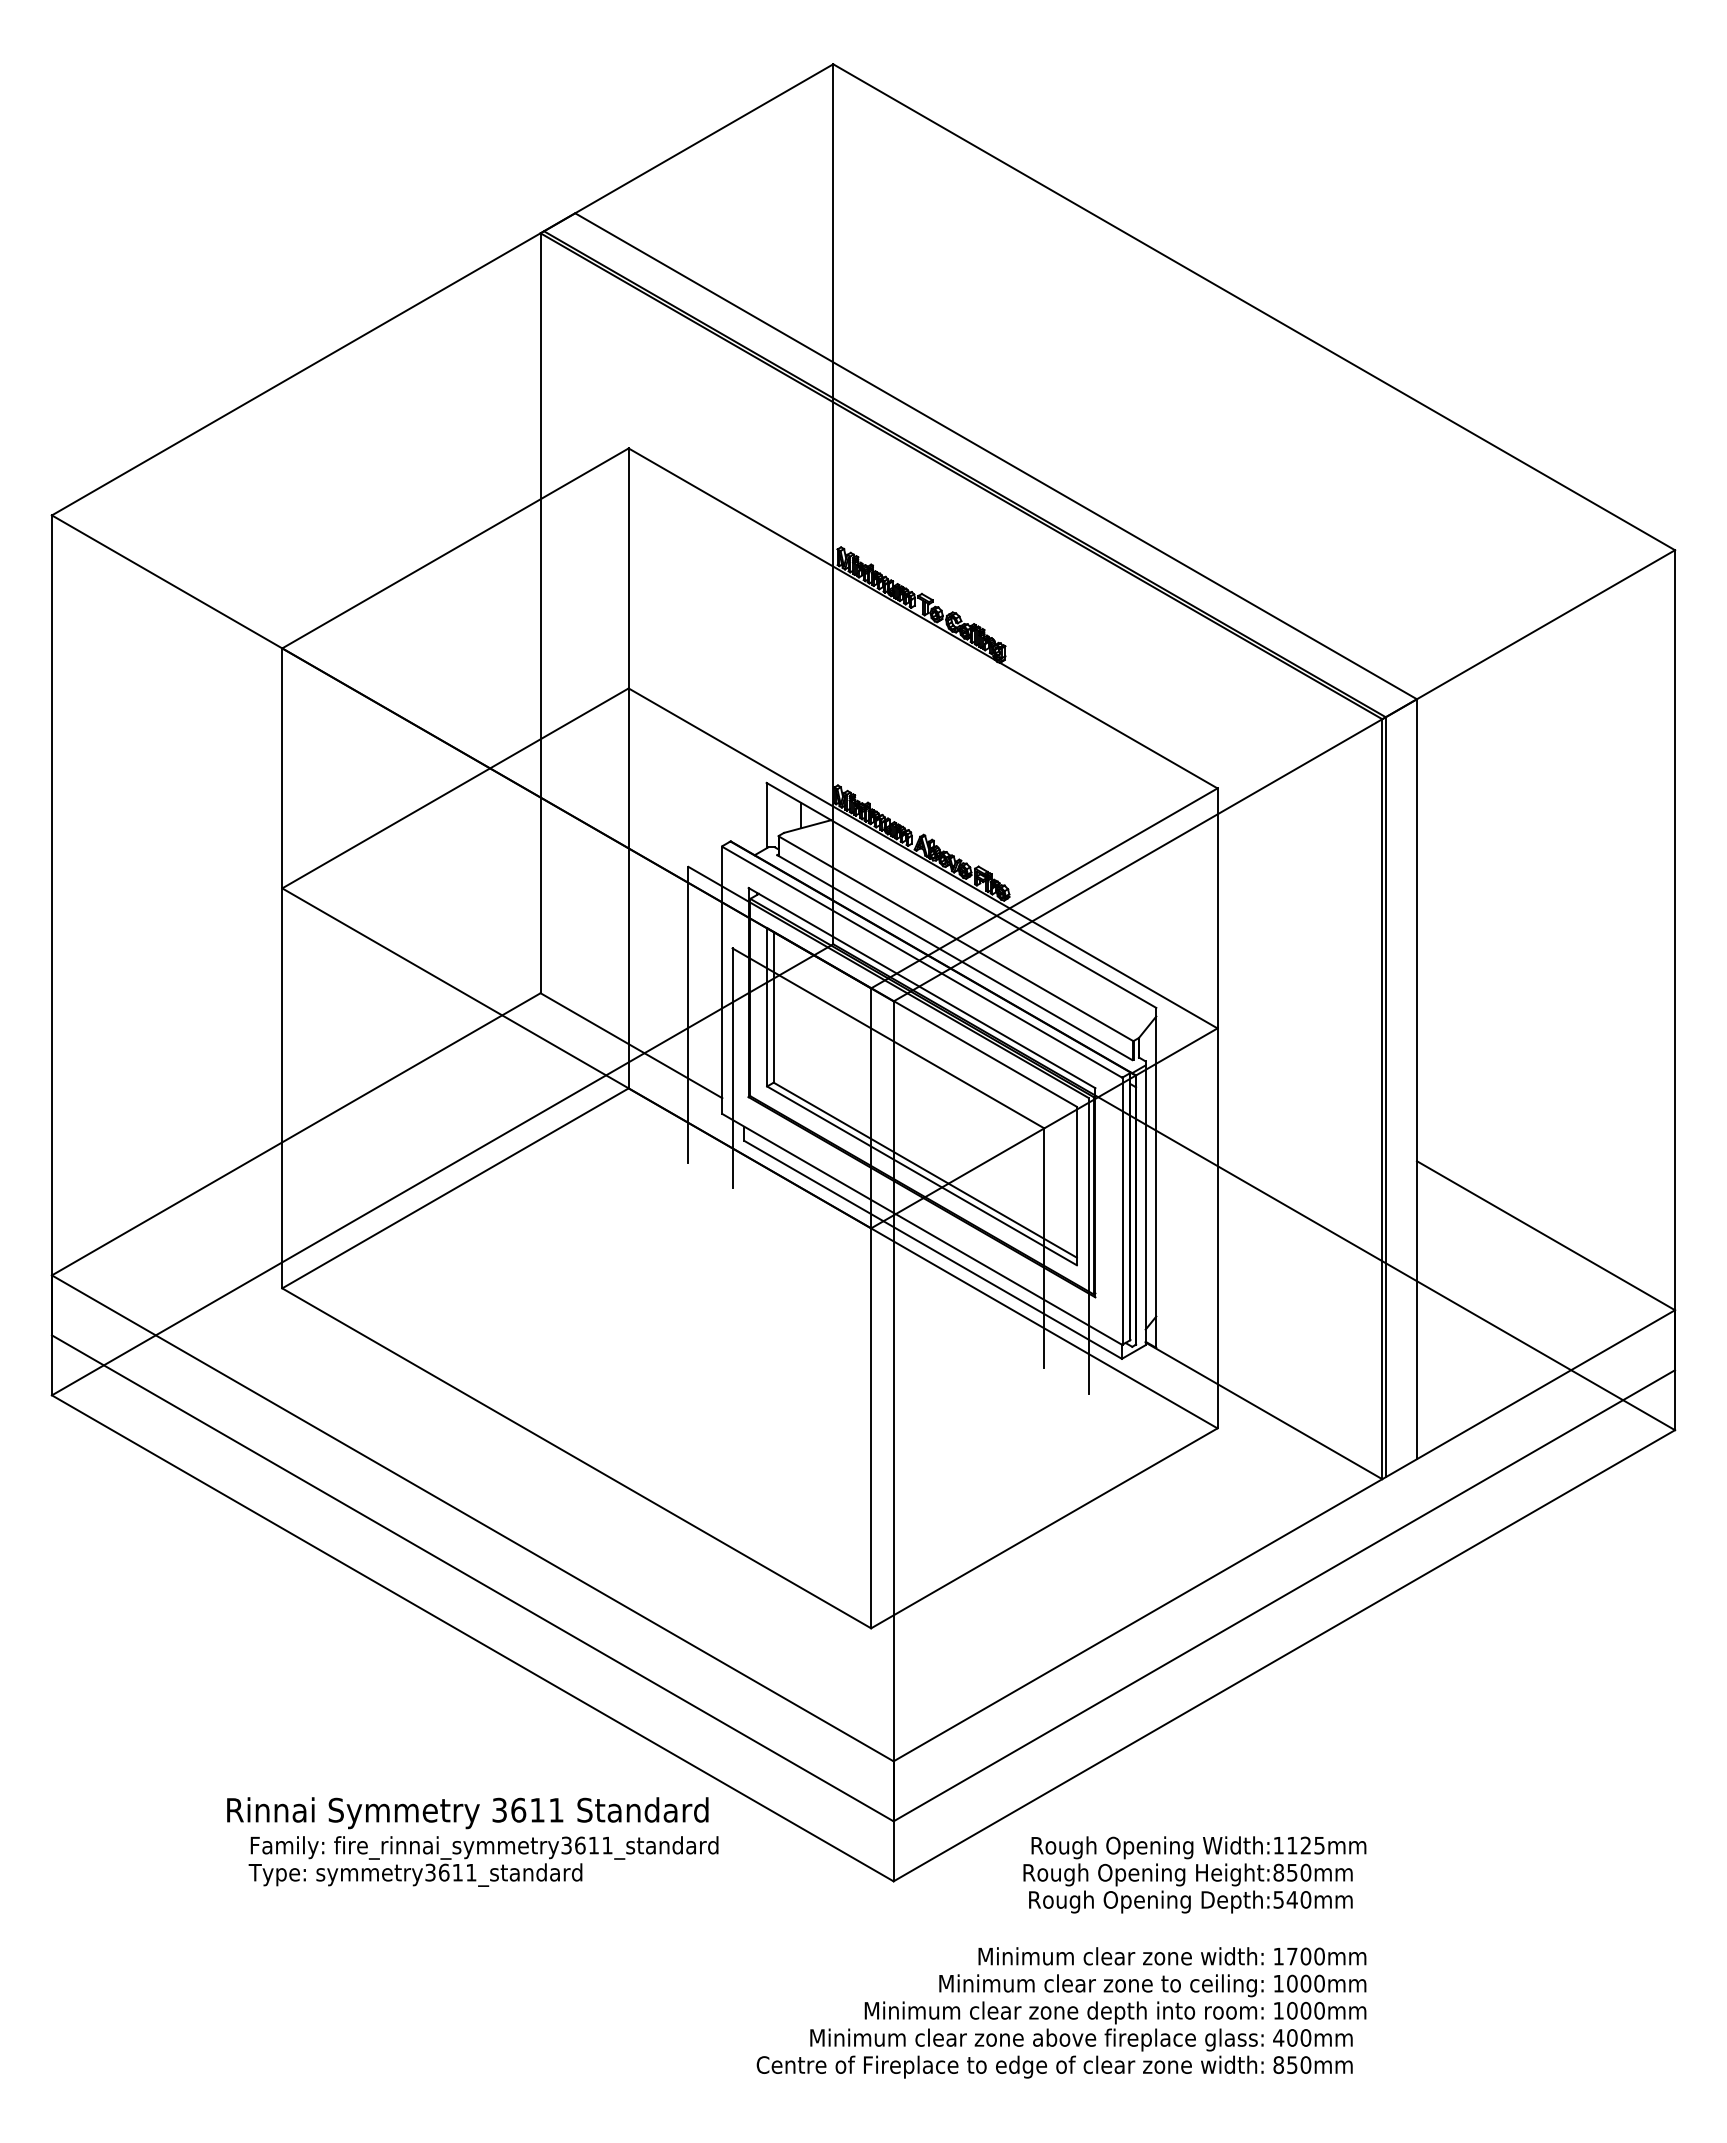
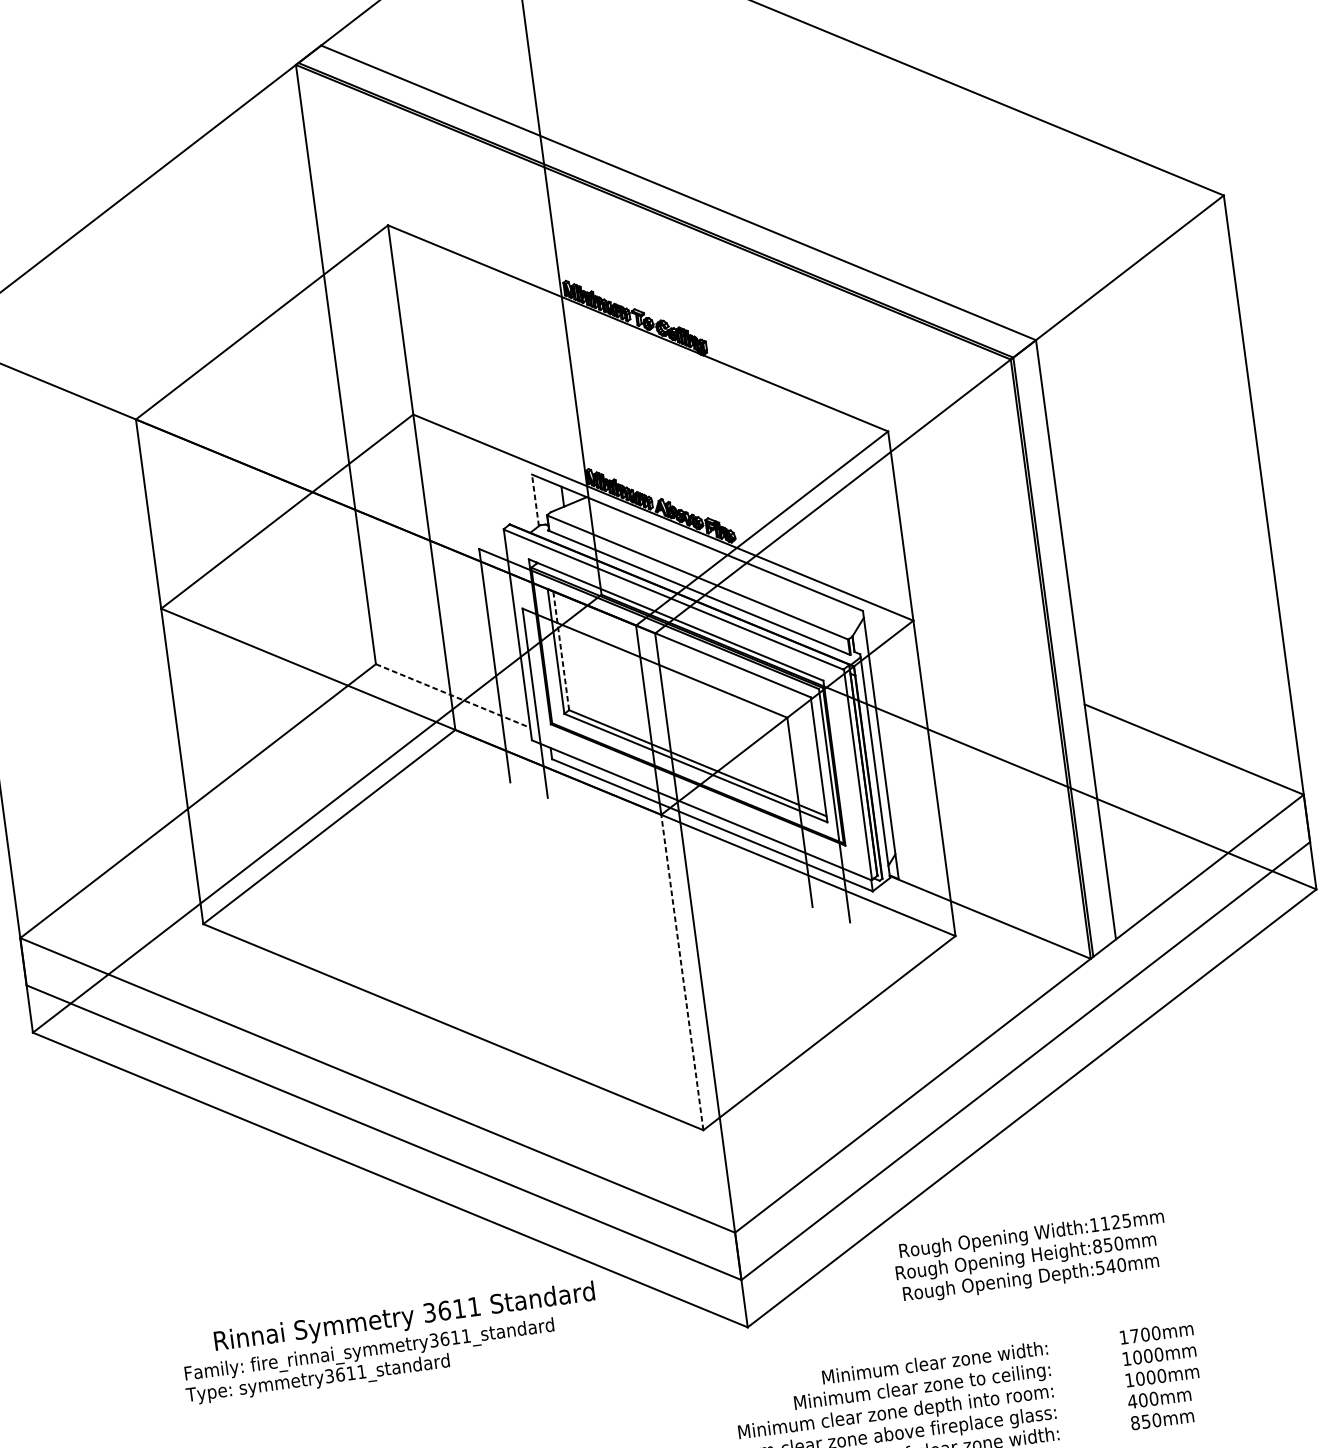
line: (766, 815) -> (535, 500), solid -> dashed
line: (773, 1006) -> (560, 650), solid -> dashed
line: (631, 1045) -> (453, 695), solid -> dashed
line: (871, 1428) -> (682, 972), solid -> dashed
text: (483, 1861) -> (370, 1361), moved
text: (1194, 1874) -> (1031, 1256), moved
text: (1319, 2010) -> (1161, 1375), moved

